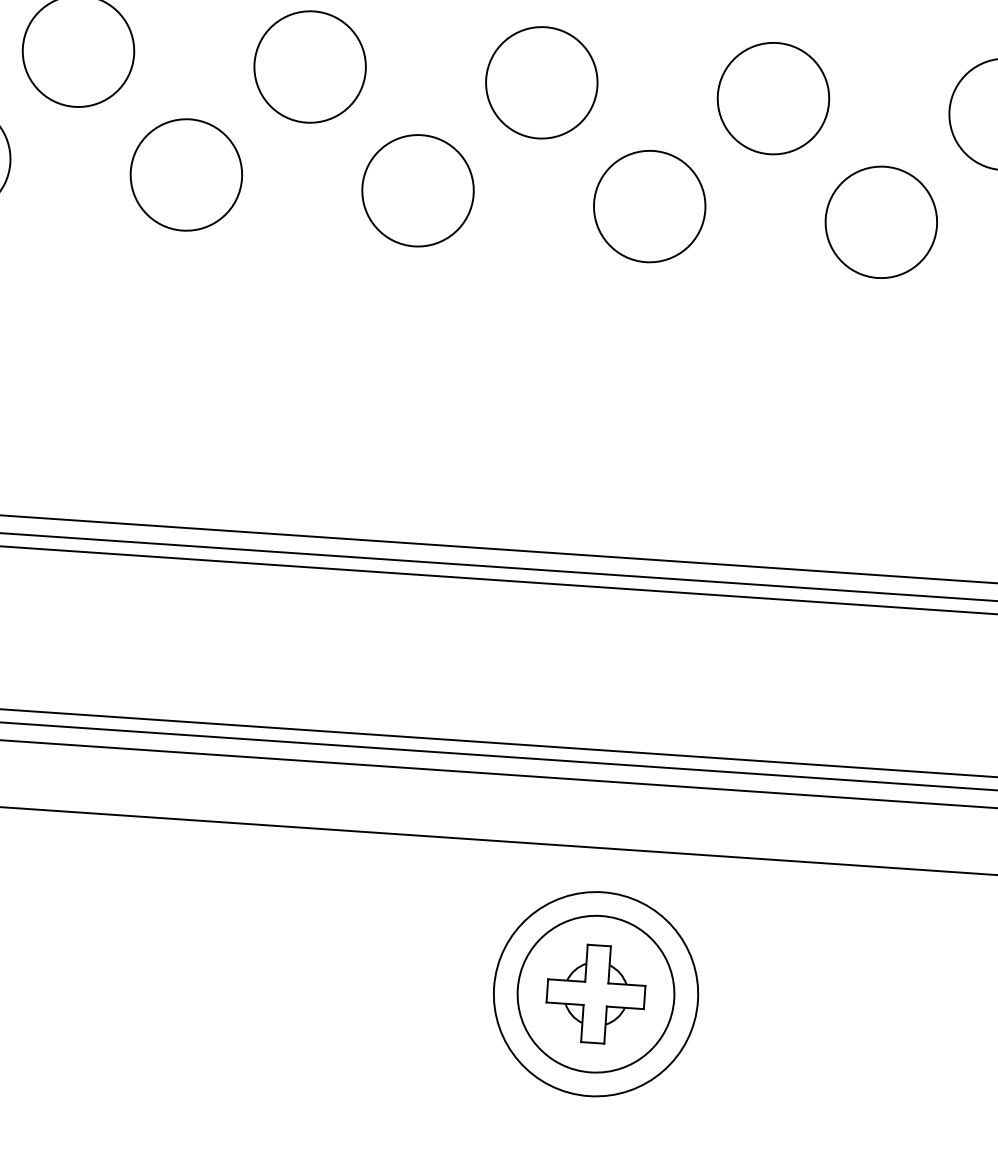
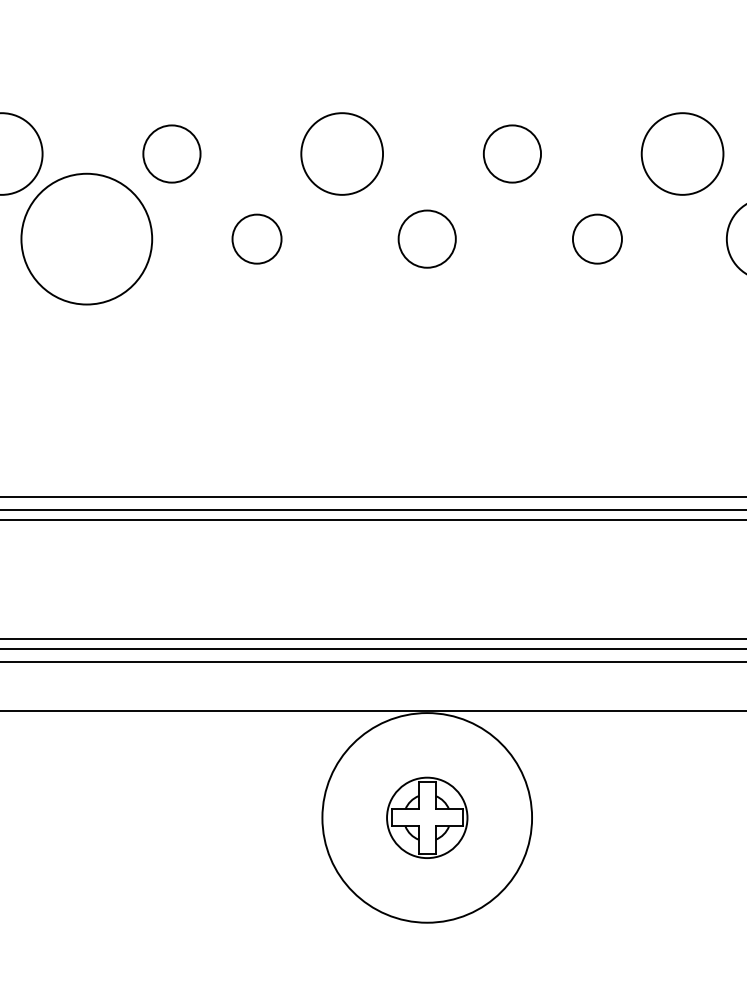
circle: (309, 66) -> (171, 153), size x0.7
circle: (773, 97) -> (512, 153), size x0.7
circle: (185, 175) -> (86, 239), size x1.6
circle: (417, 191) -> (256, 239), size x0.6
circle: (650, 207) -> (427, 239), size x0.7
circle: (881, 222) -> (597, 239), size x0.6
circle: (595, 993) -> (426, 817), size x0.7
circle: (596, 993) -> (427, 817), size x1.4

